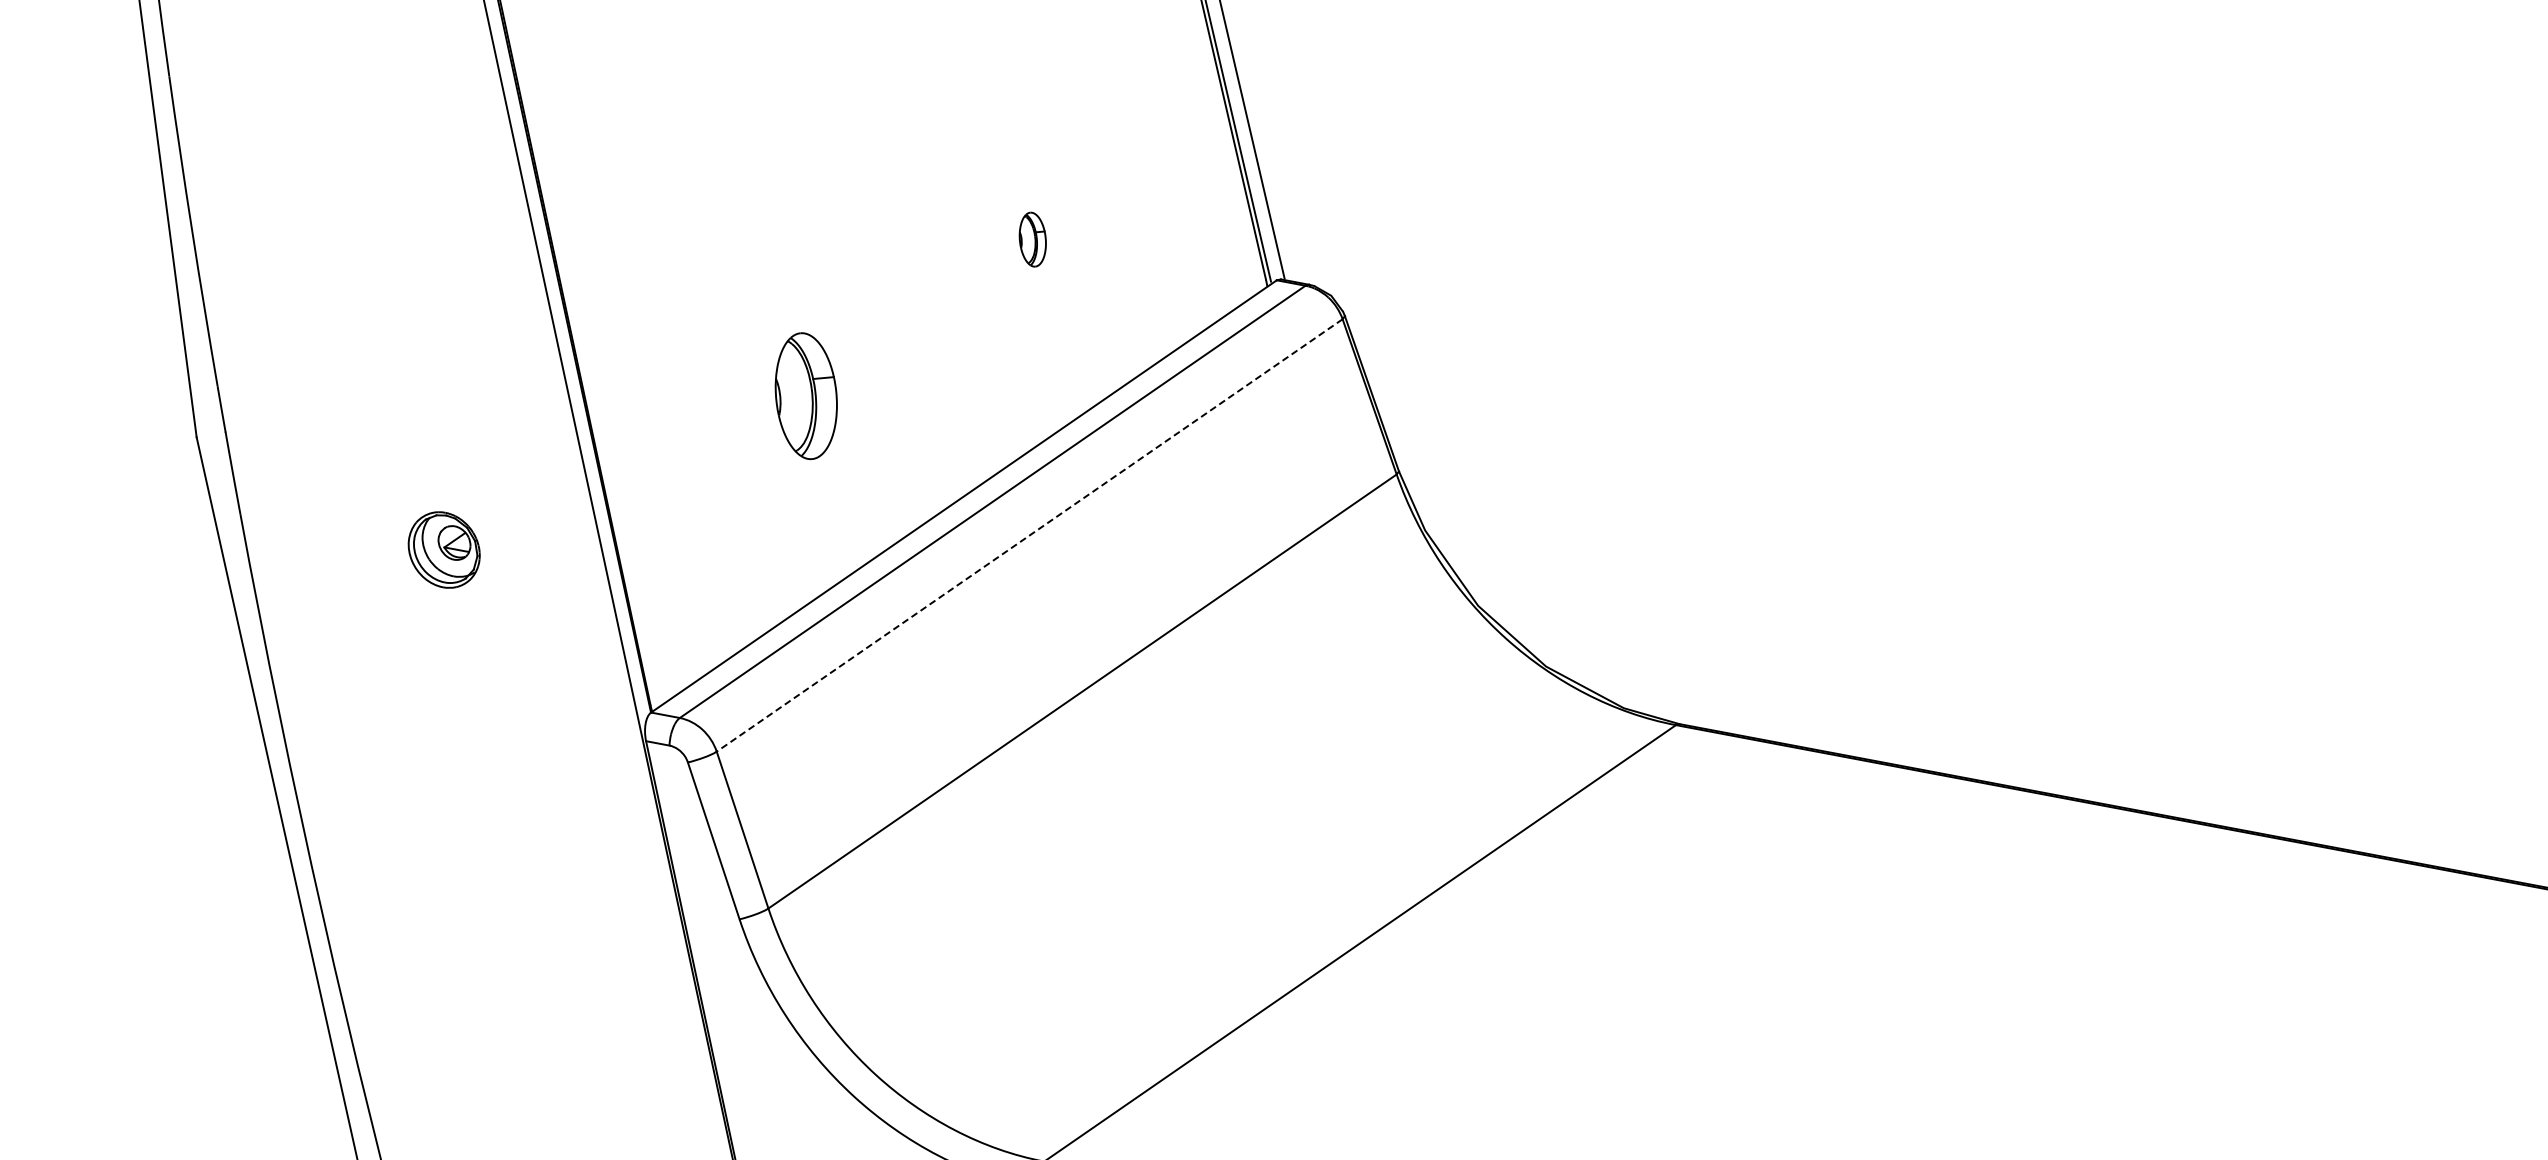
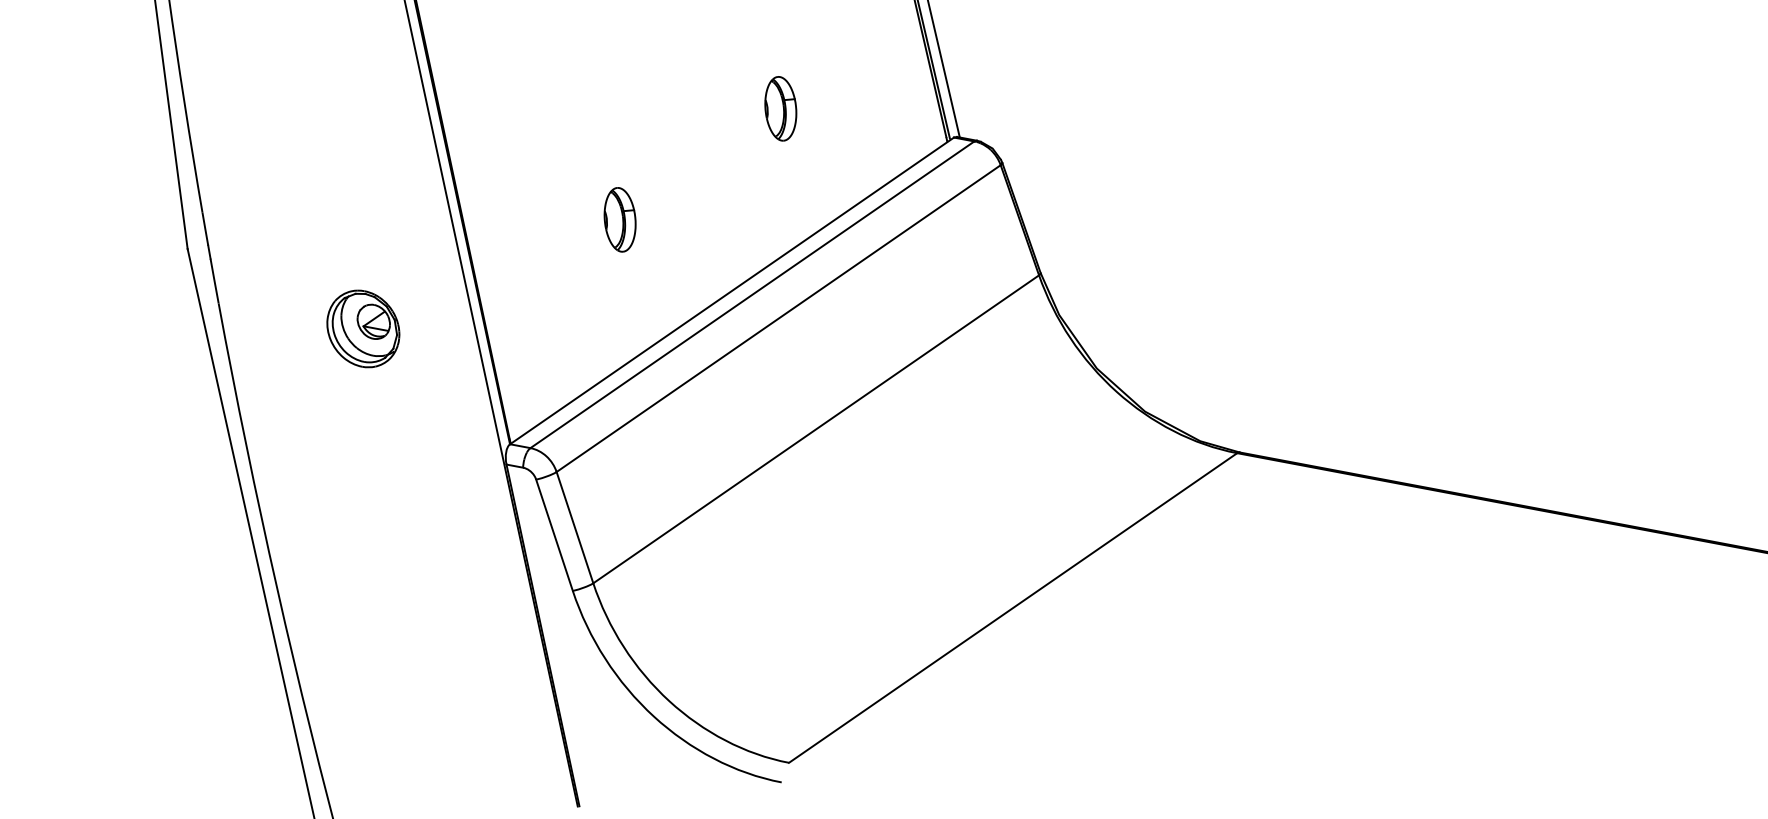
part: (1032, 239) -> (780, 108), size x1.67
part: (805, 396) -> (619, 220), size x0.71
line: (1029, 535) -> (778, 318), dashed -> solid
part: (443, 549) -> (362, 328), size x1.43

